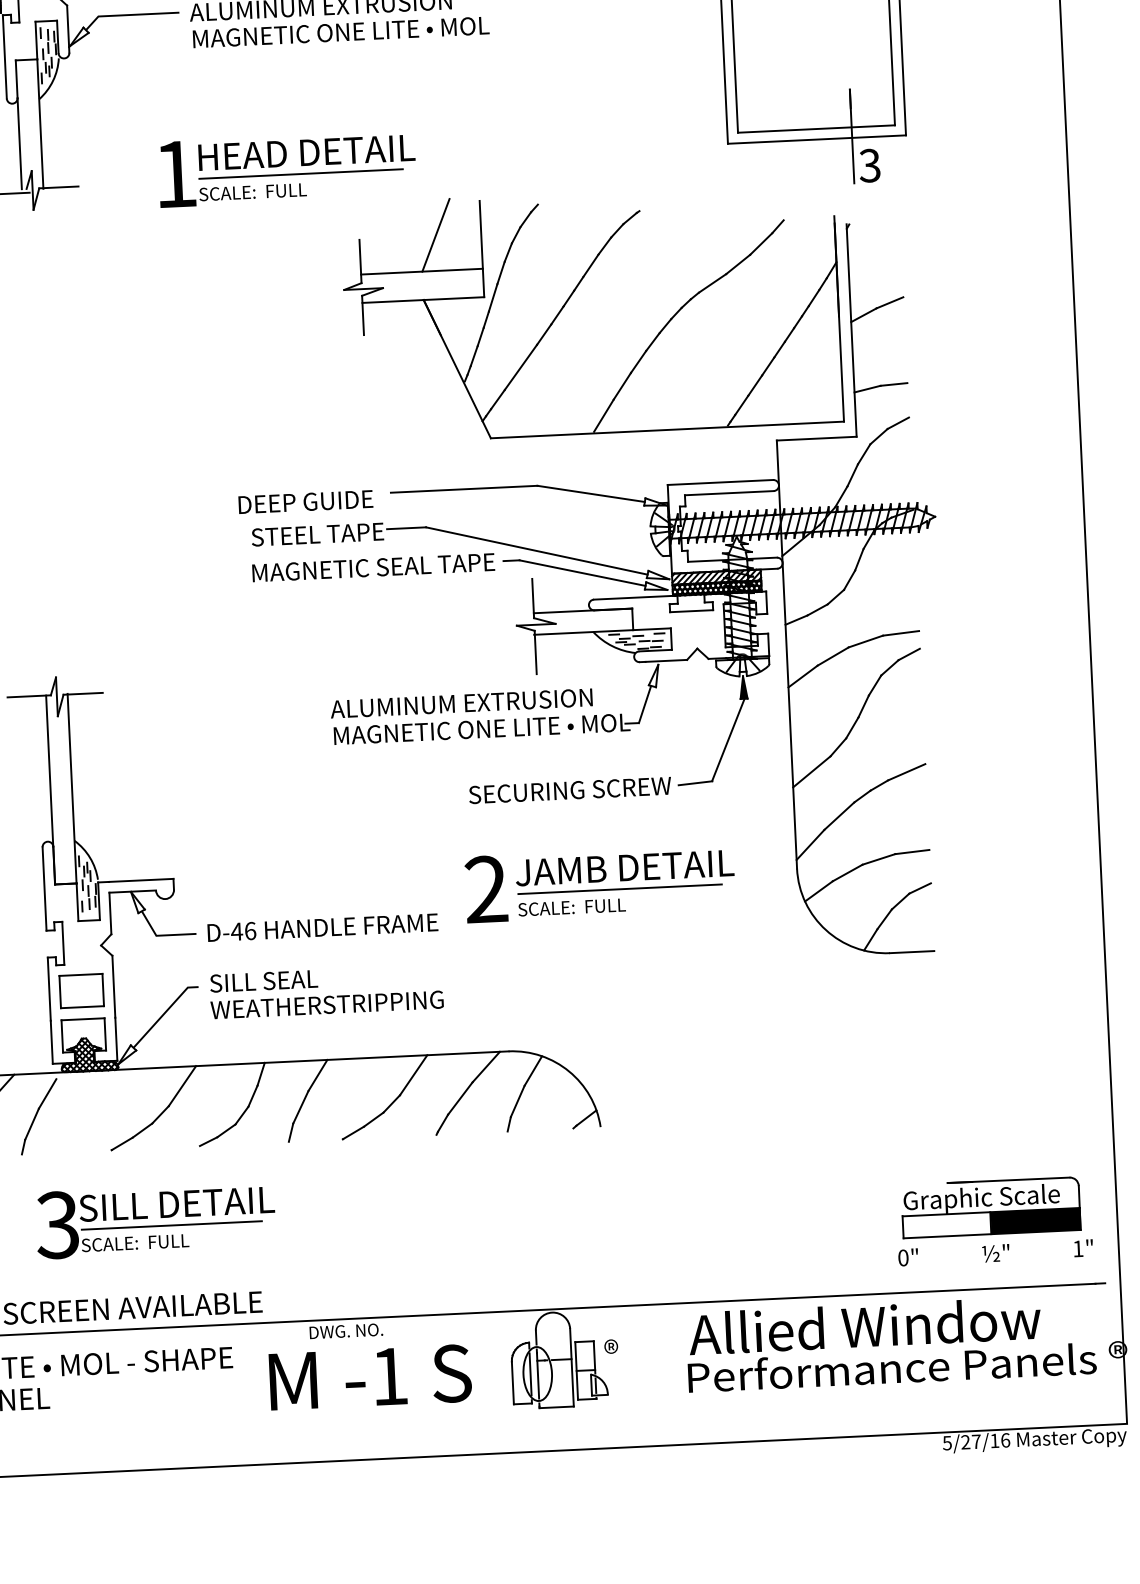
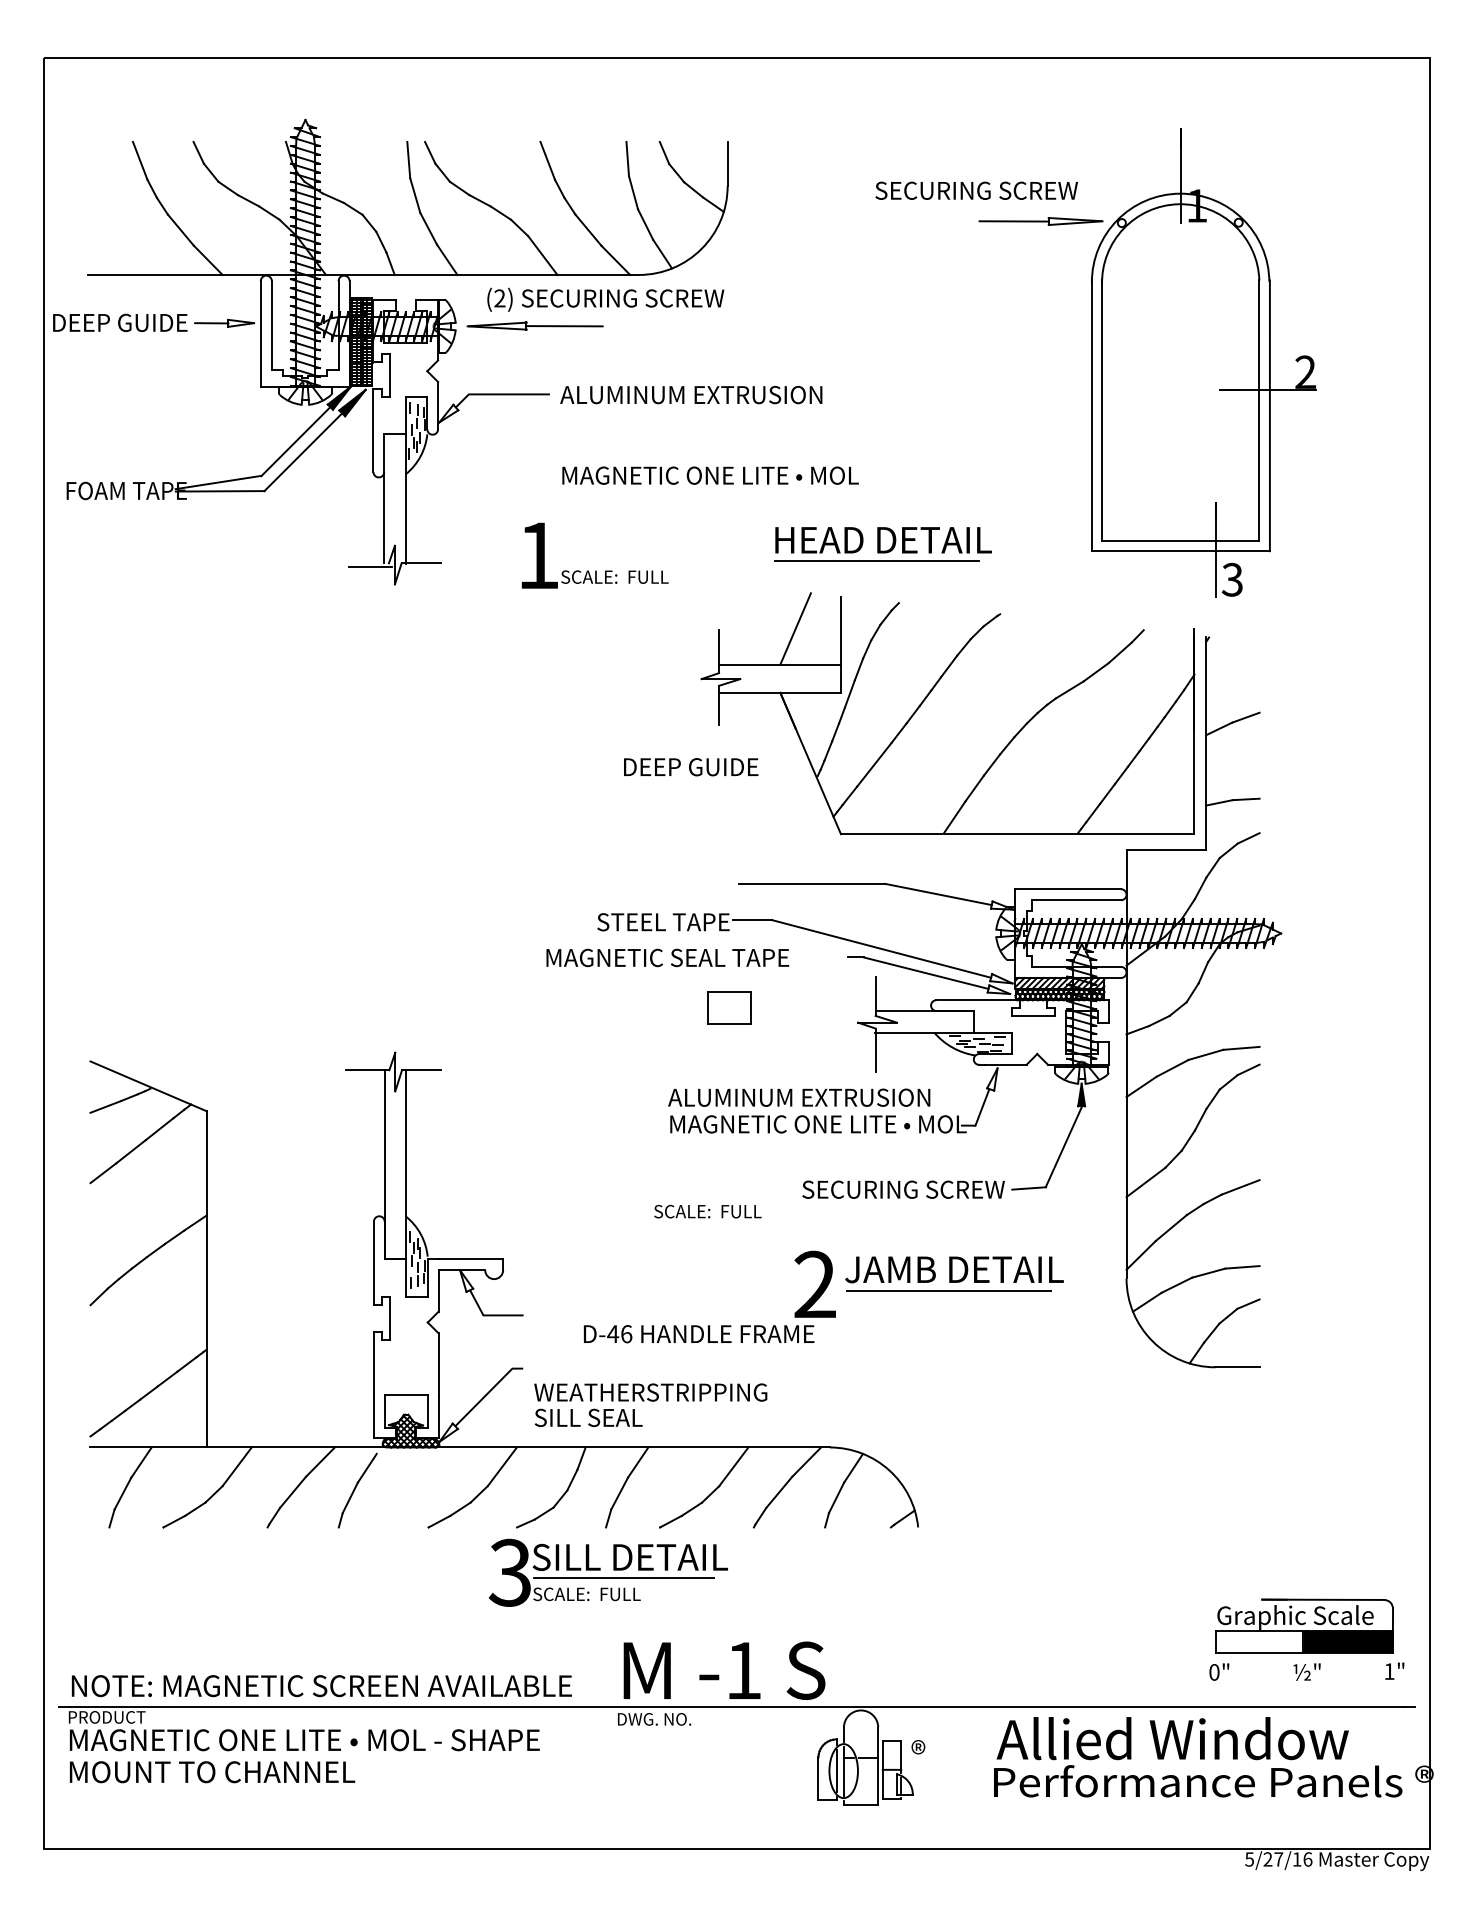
text: (341, 32) -> (710, 475), moved
part: (305, 156) -> (882, 544), moved
text: (306, 502) -> (691, 767), moved
text: (373, 567) -> (667, 957), moved
text: (571, 907) -> (707, 1211), moved
text: (323, 928) -> (699, 1334), moved
text: (263, 980) -> (588, 1417), moved
part: (81, 990) -> (729, 1007), moved
part: (154, 1220) -> (607, 1572), moved
text: (370, 1377) -> (724, 1670), moved

